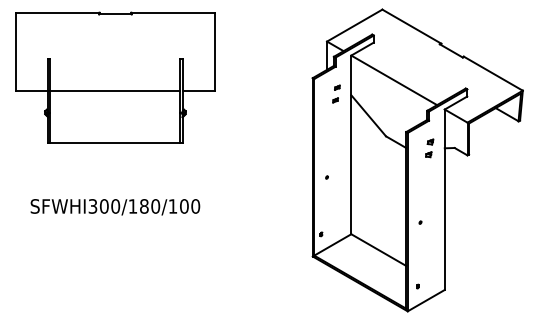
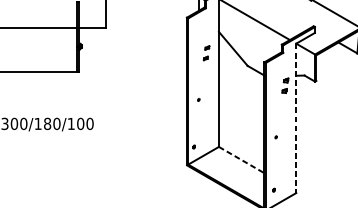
part: (336, 93) -> (206, 52), moved
part: (429, 148) -> (285, 85), moved
line: (444, 200) -> (296, 118), solid -> dashed
line: (378, 250) -> (241, 160), solid -> dashed

